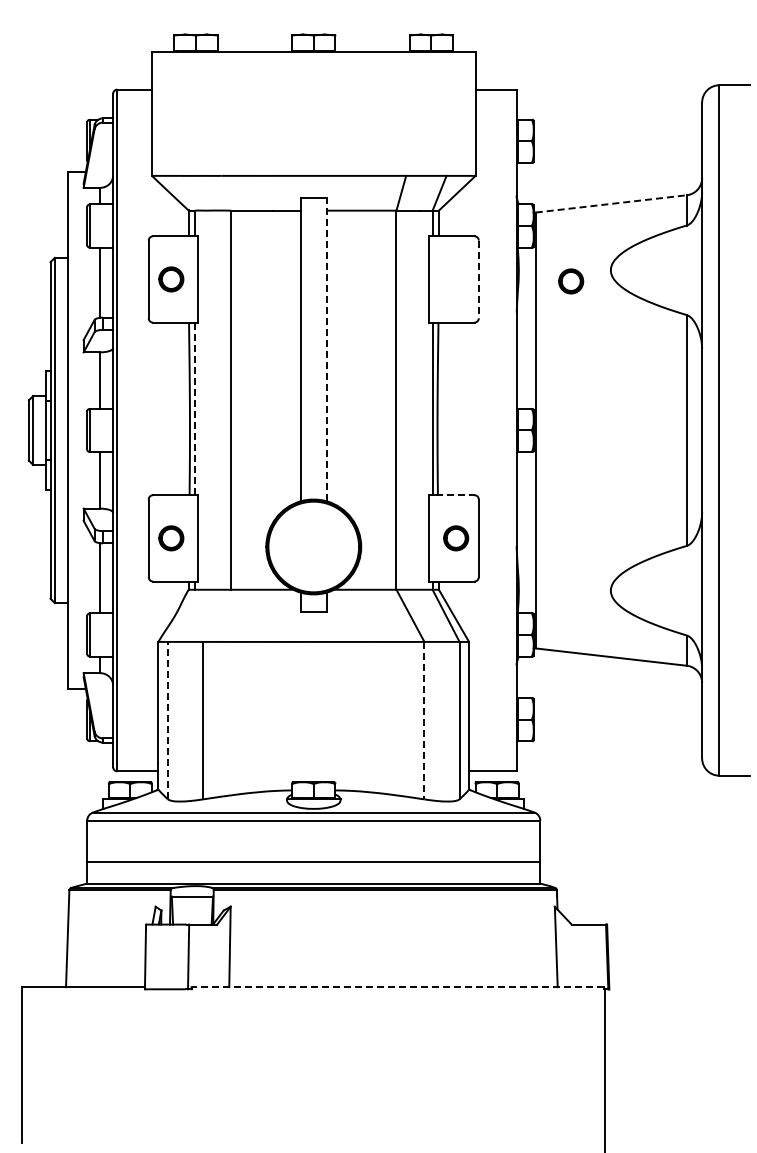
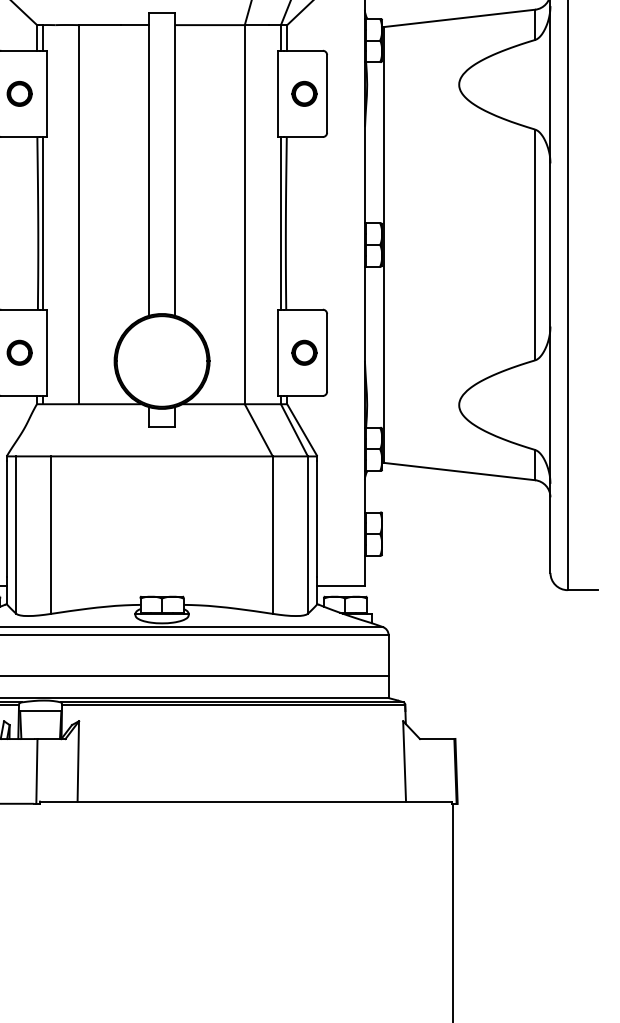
line: (611, 203) -> (459, 17), dashed -> solid
line: (478, 279) -> (326, 93), dashed -> solid
part: (571, 281) -> (304, 93), moved
line: (326, 349) -> (174, 163), dashed -> solid
line: (194, 408) -> (42, 222), dashed -> solid
line: (455, 495) -> (303, 309), dashed -> solid
line: (167, 720) -> (15, 534), dashed -> solid
line: (424, 720) -> (272, 534), dashed -> solid
line: (397, 987) -> (245, 801), dashed -> solid

